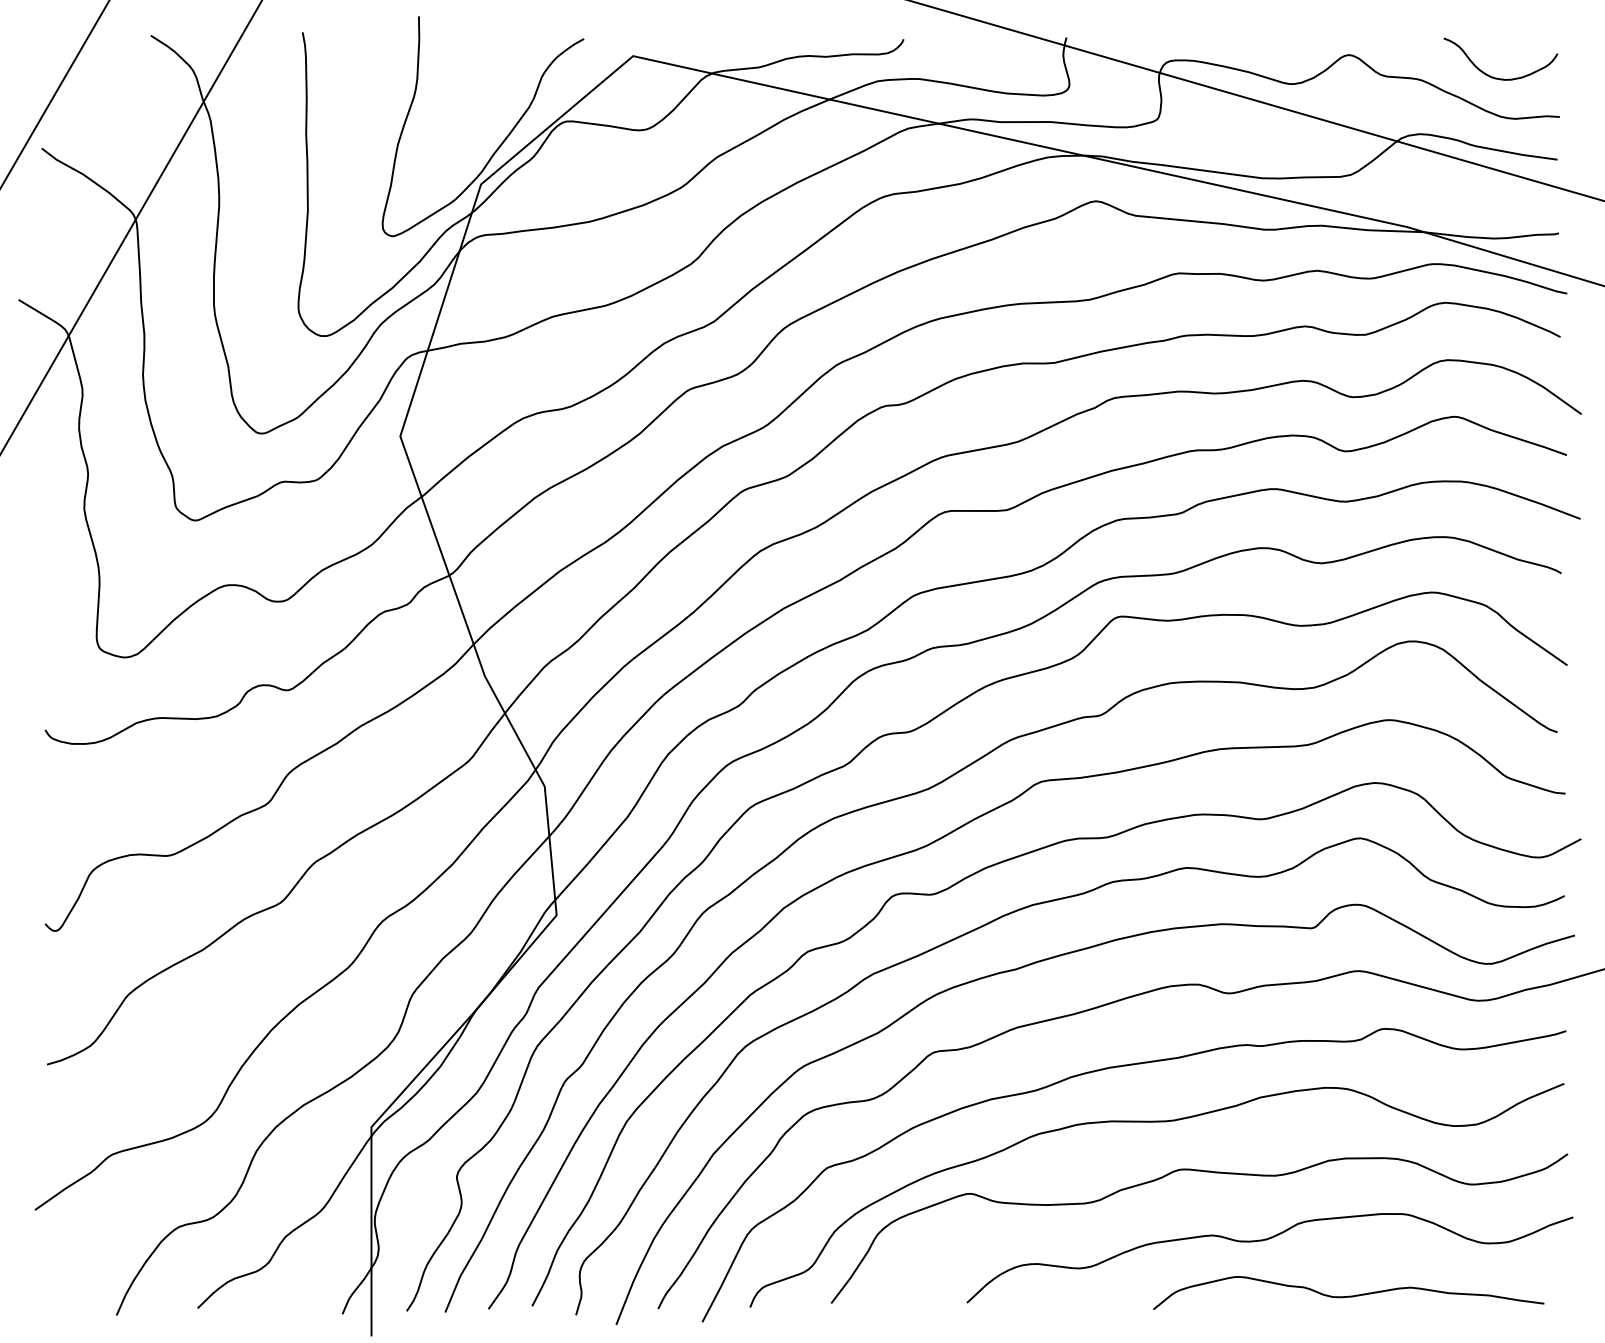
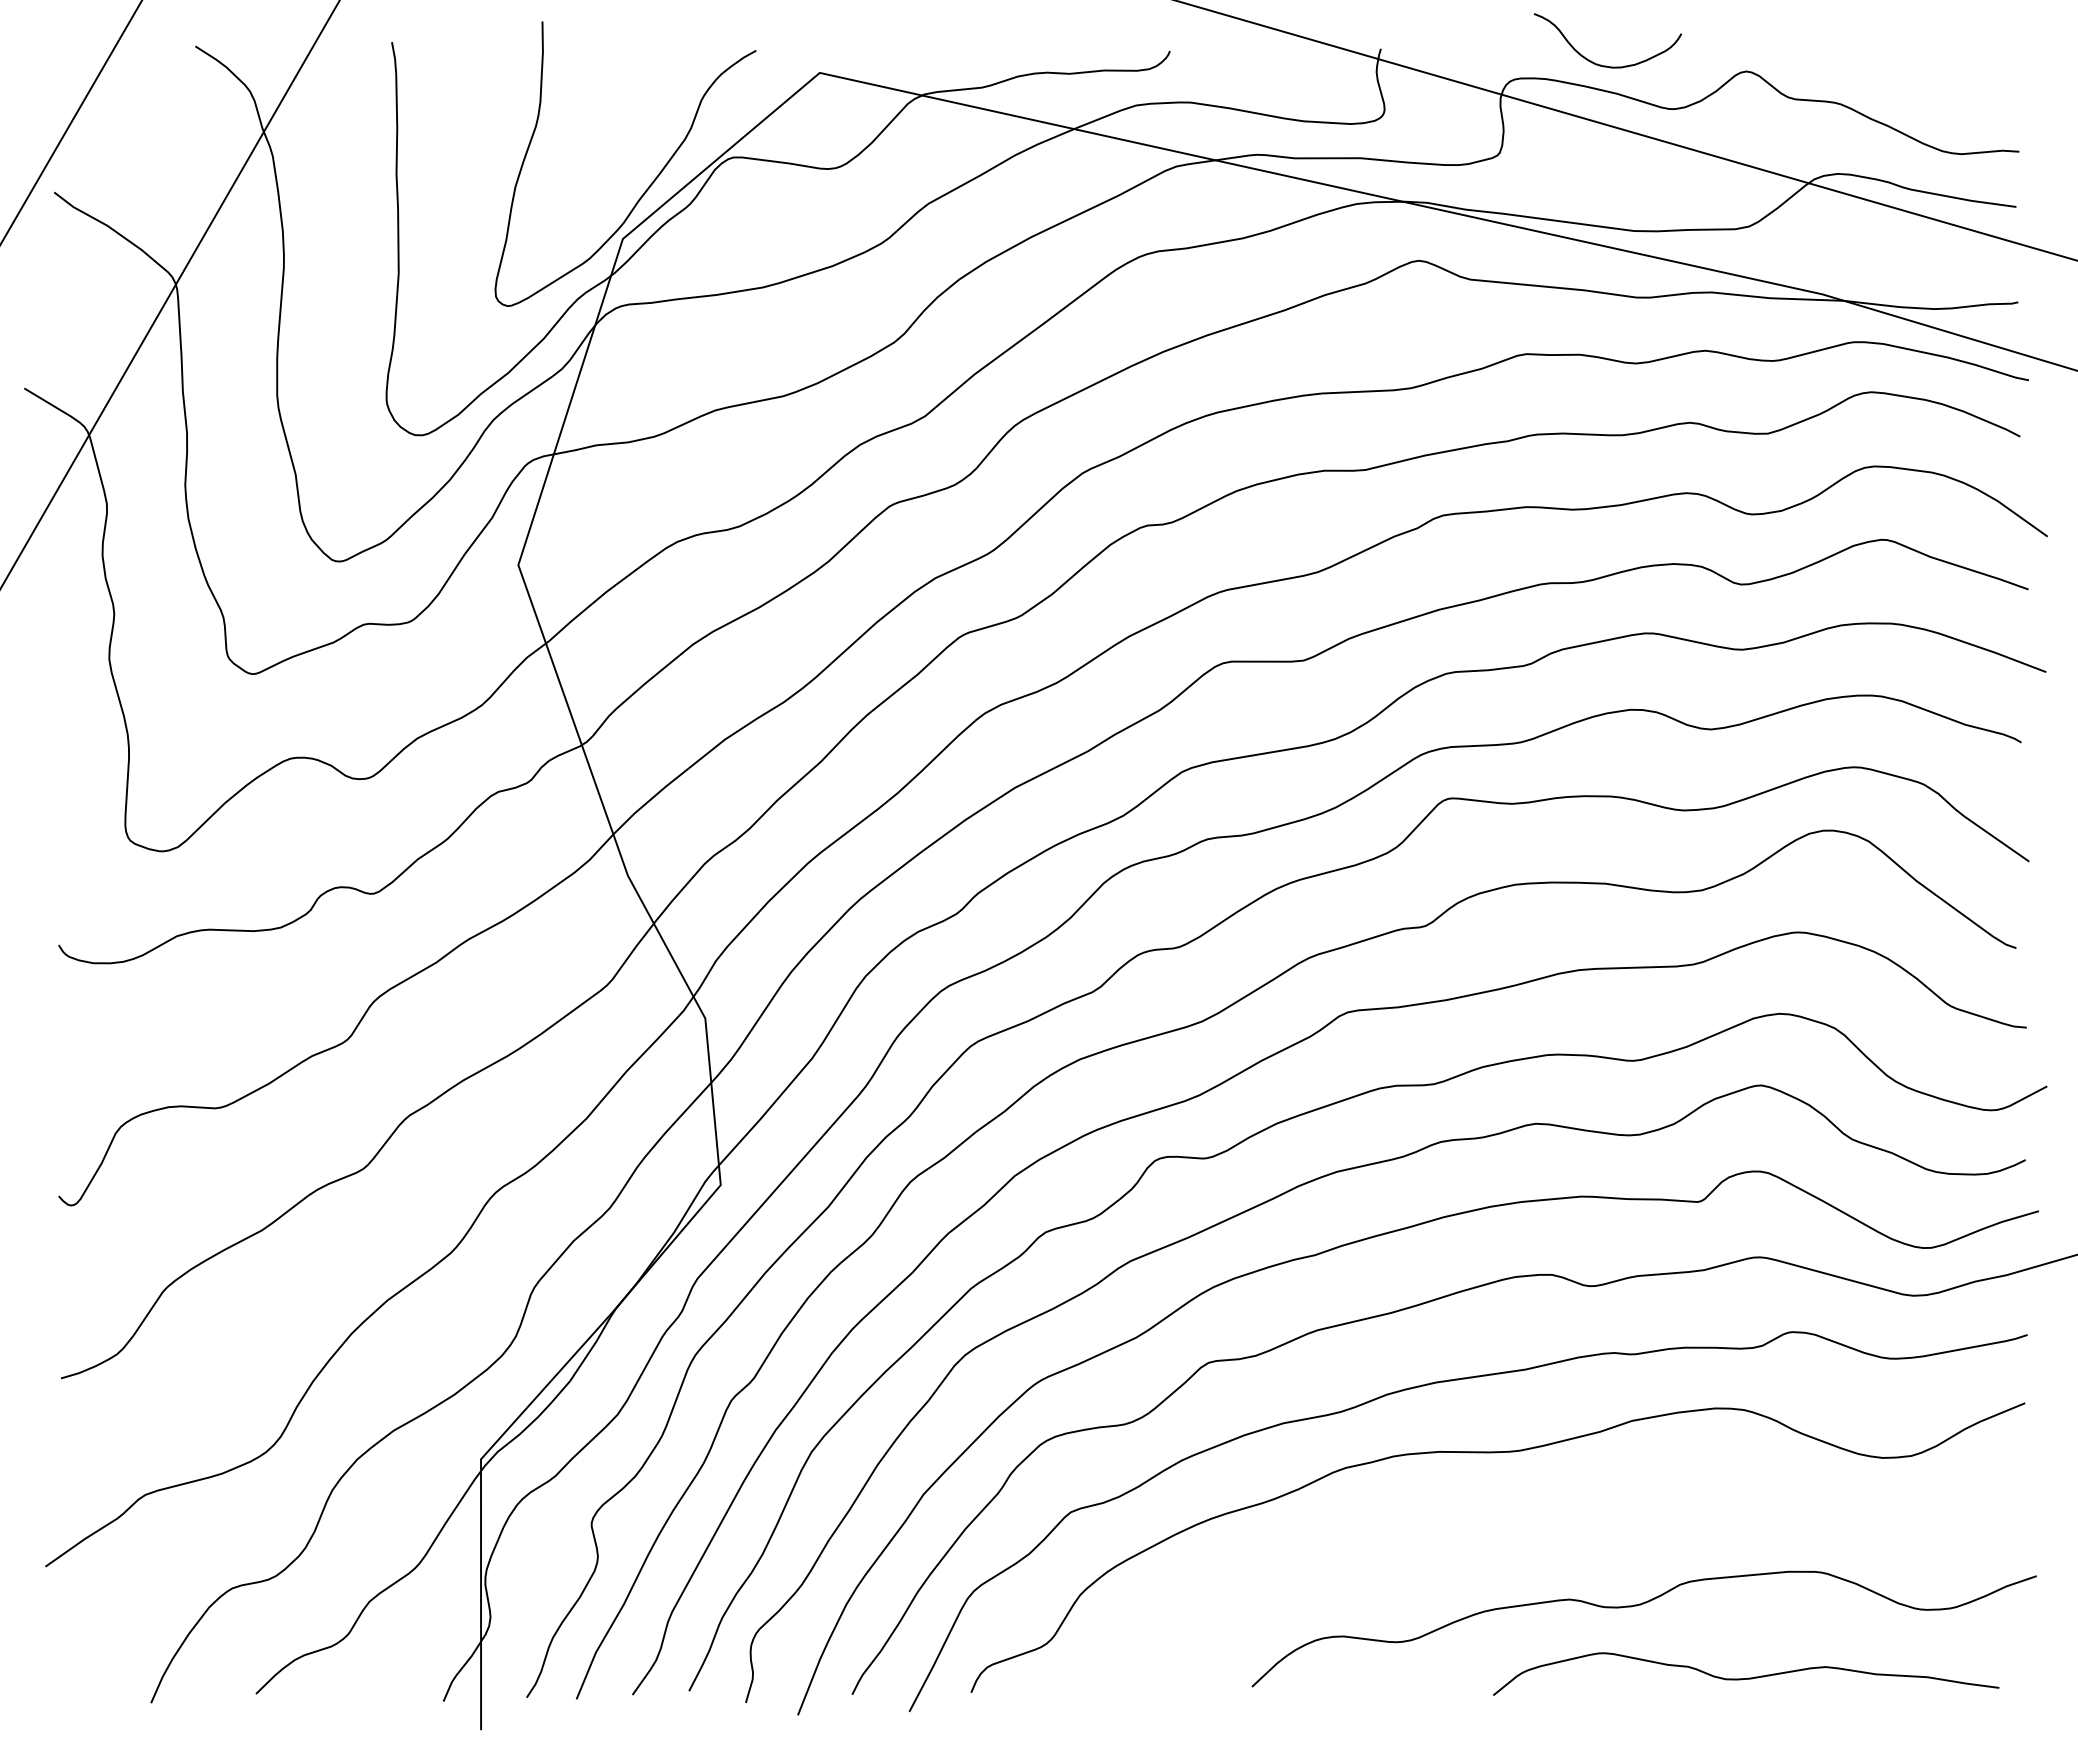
curve: (1495, 77) -> (1600, 64), moved
curve: (1203, 1172) -> (1558, 1517), removed

